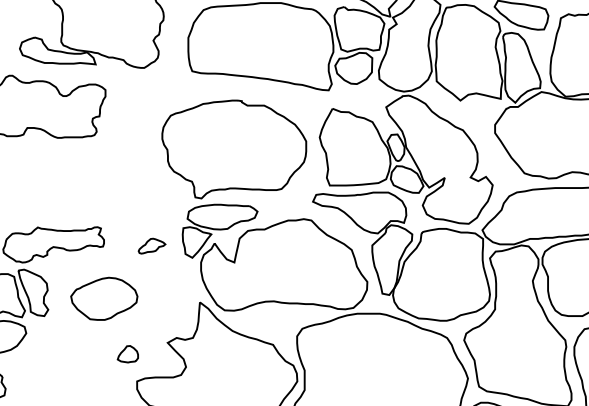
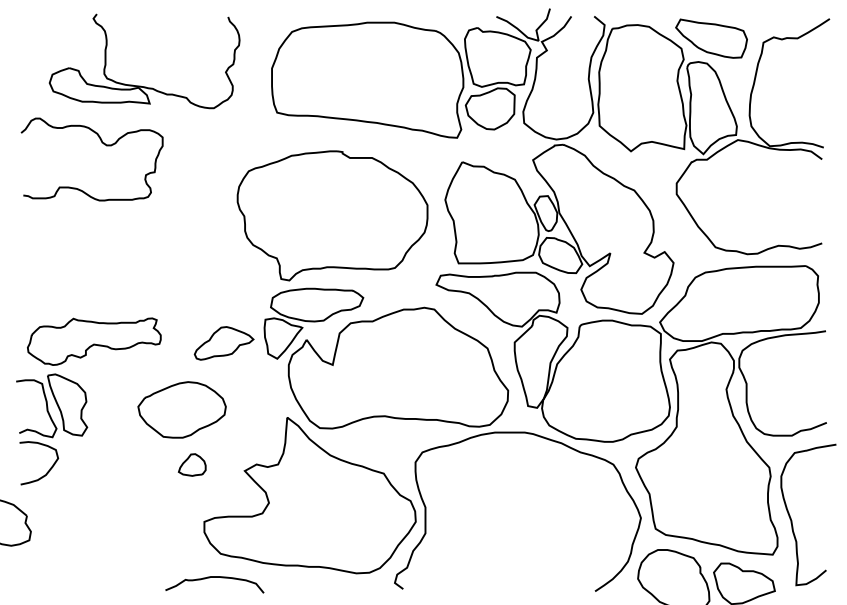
part: (151, 246) -> (223, 343), size x1.67
part: (103, 298) -> (181, 409), moved
part: (127, 353) -> (191, 464), moved

